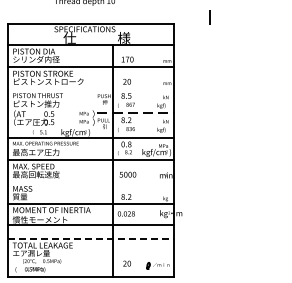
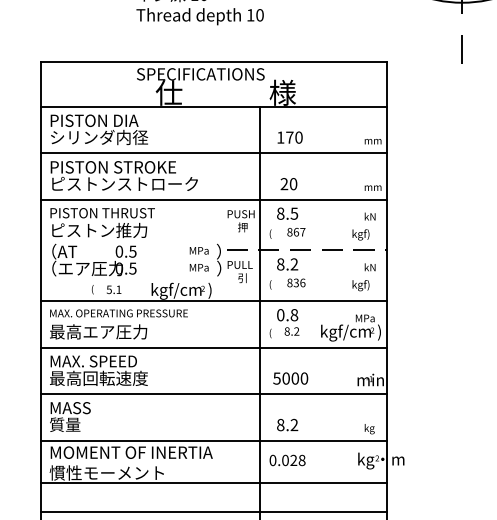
line: (91, 89) -> (214, 200), added
line: (91, 182) -> (214, 394), added
line: (91, 238) -> (214, 511), dashed -> solid

